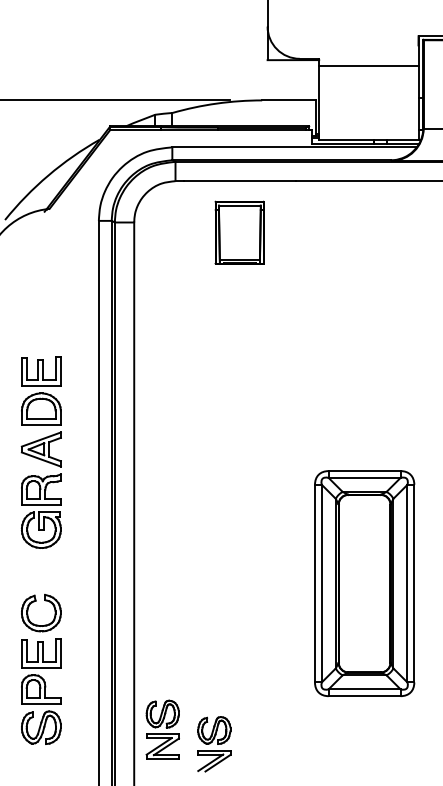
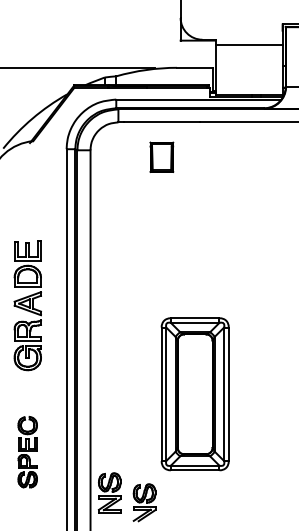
part: (239, 233) -> (161, 157), size x0.7
part: (363, 583) -> (194, 394), moved
part: (40, 668) -> (27, 451), size x0.7

